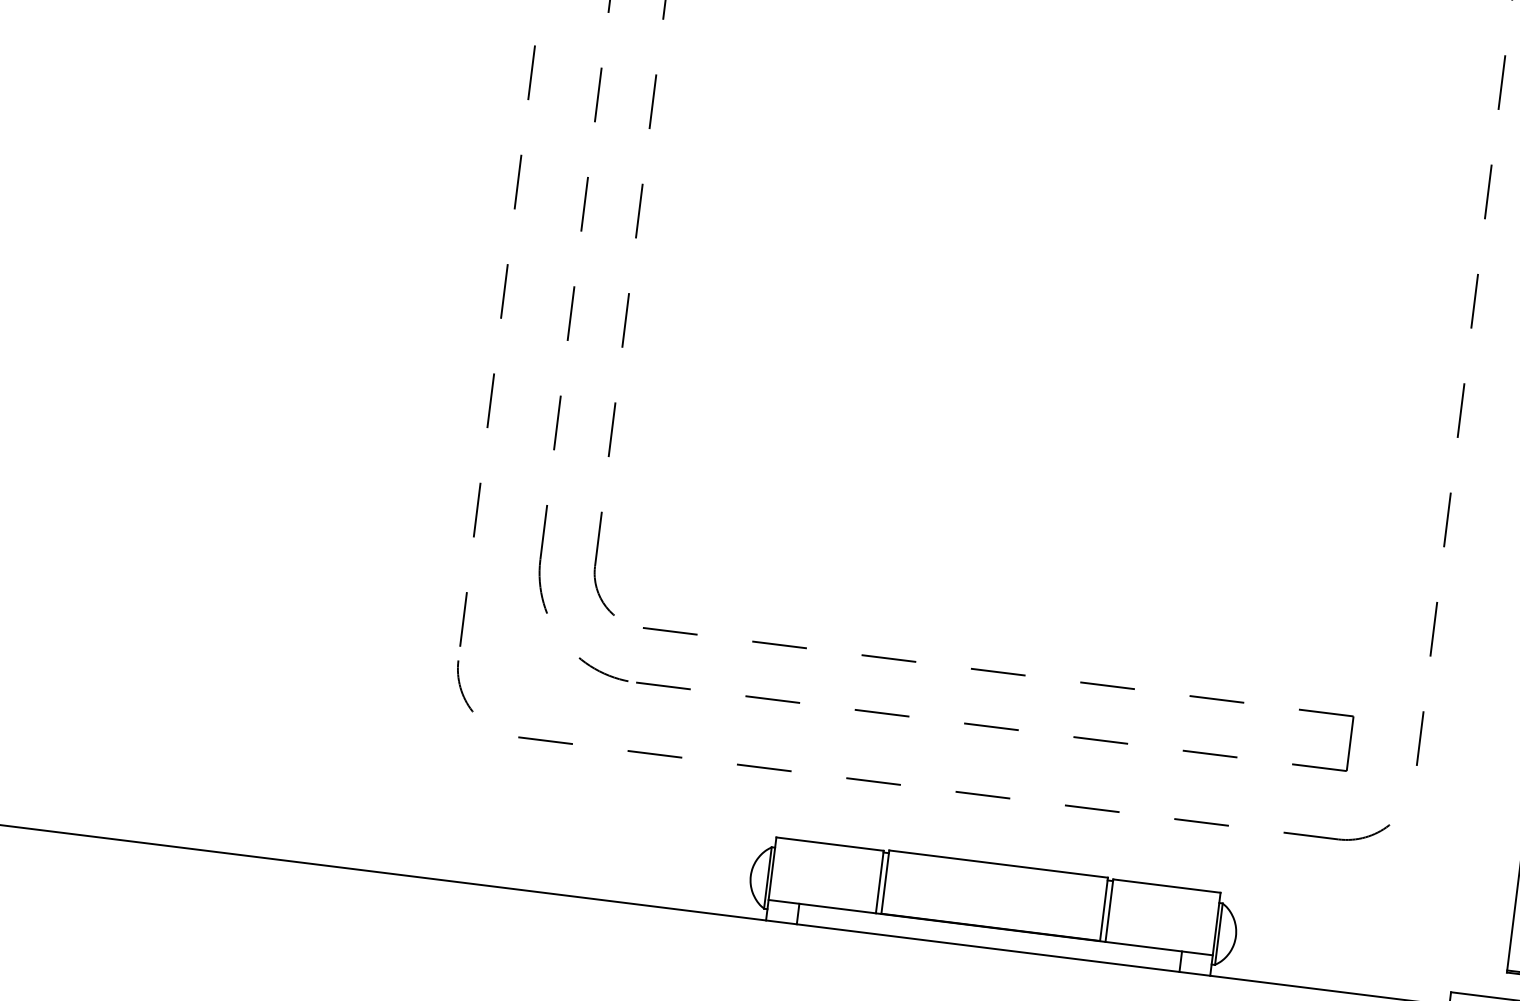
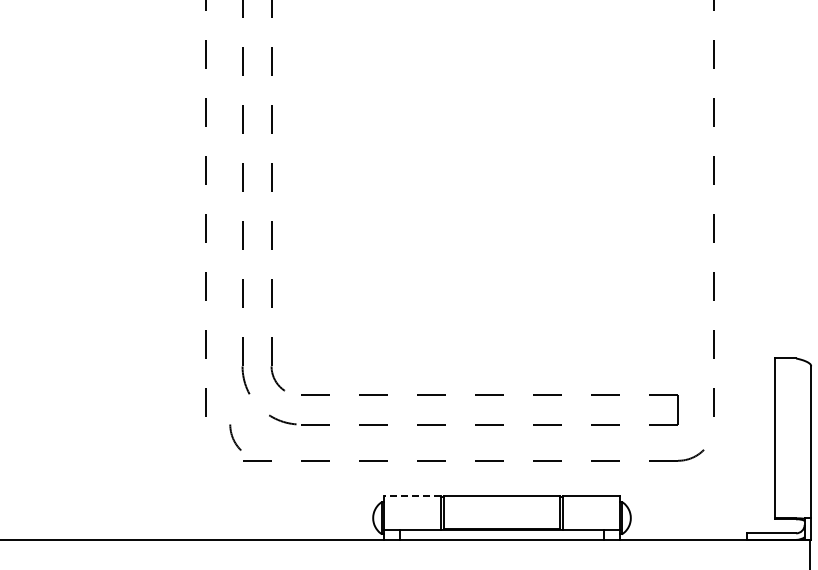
arc: (463, 687) -> (234, 438), moved
line: (829, 844) -> (412, 496), solid -> dashed

